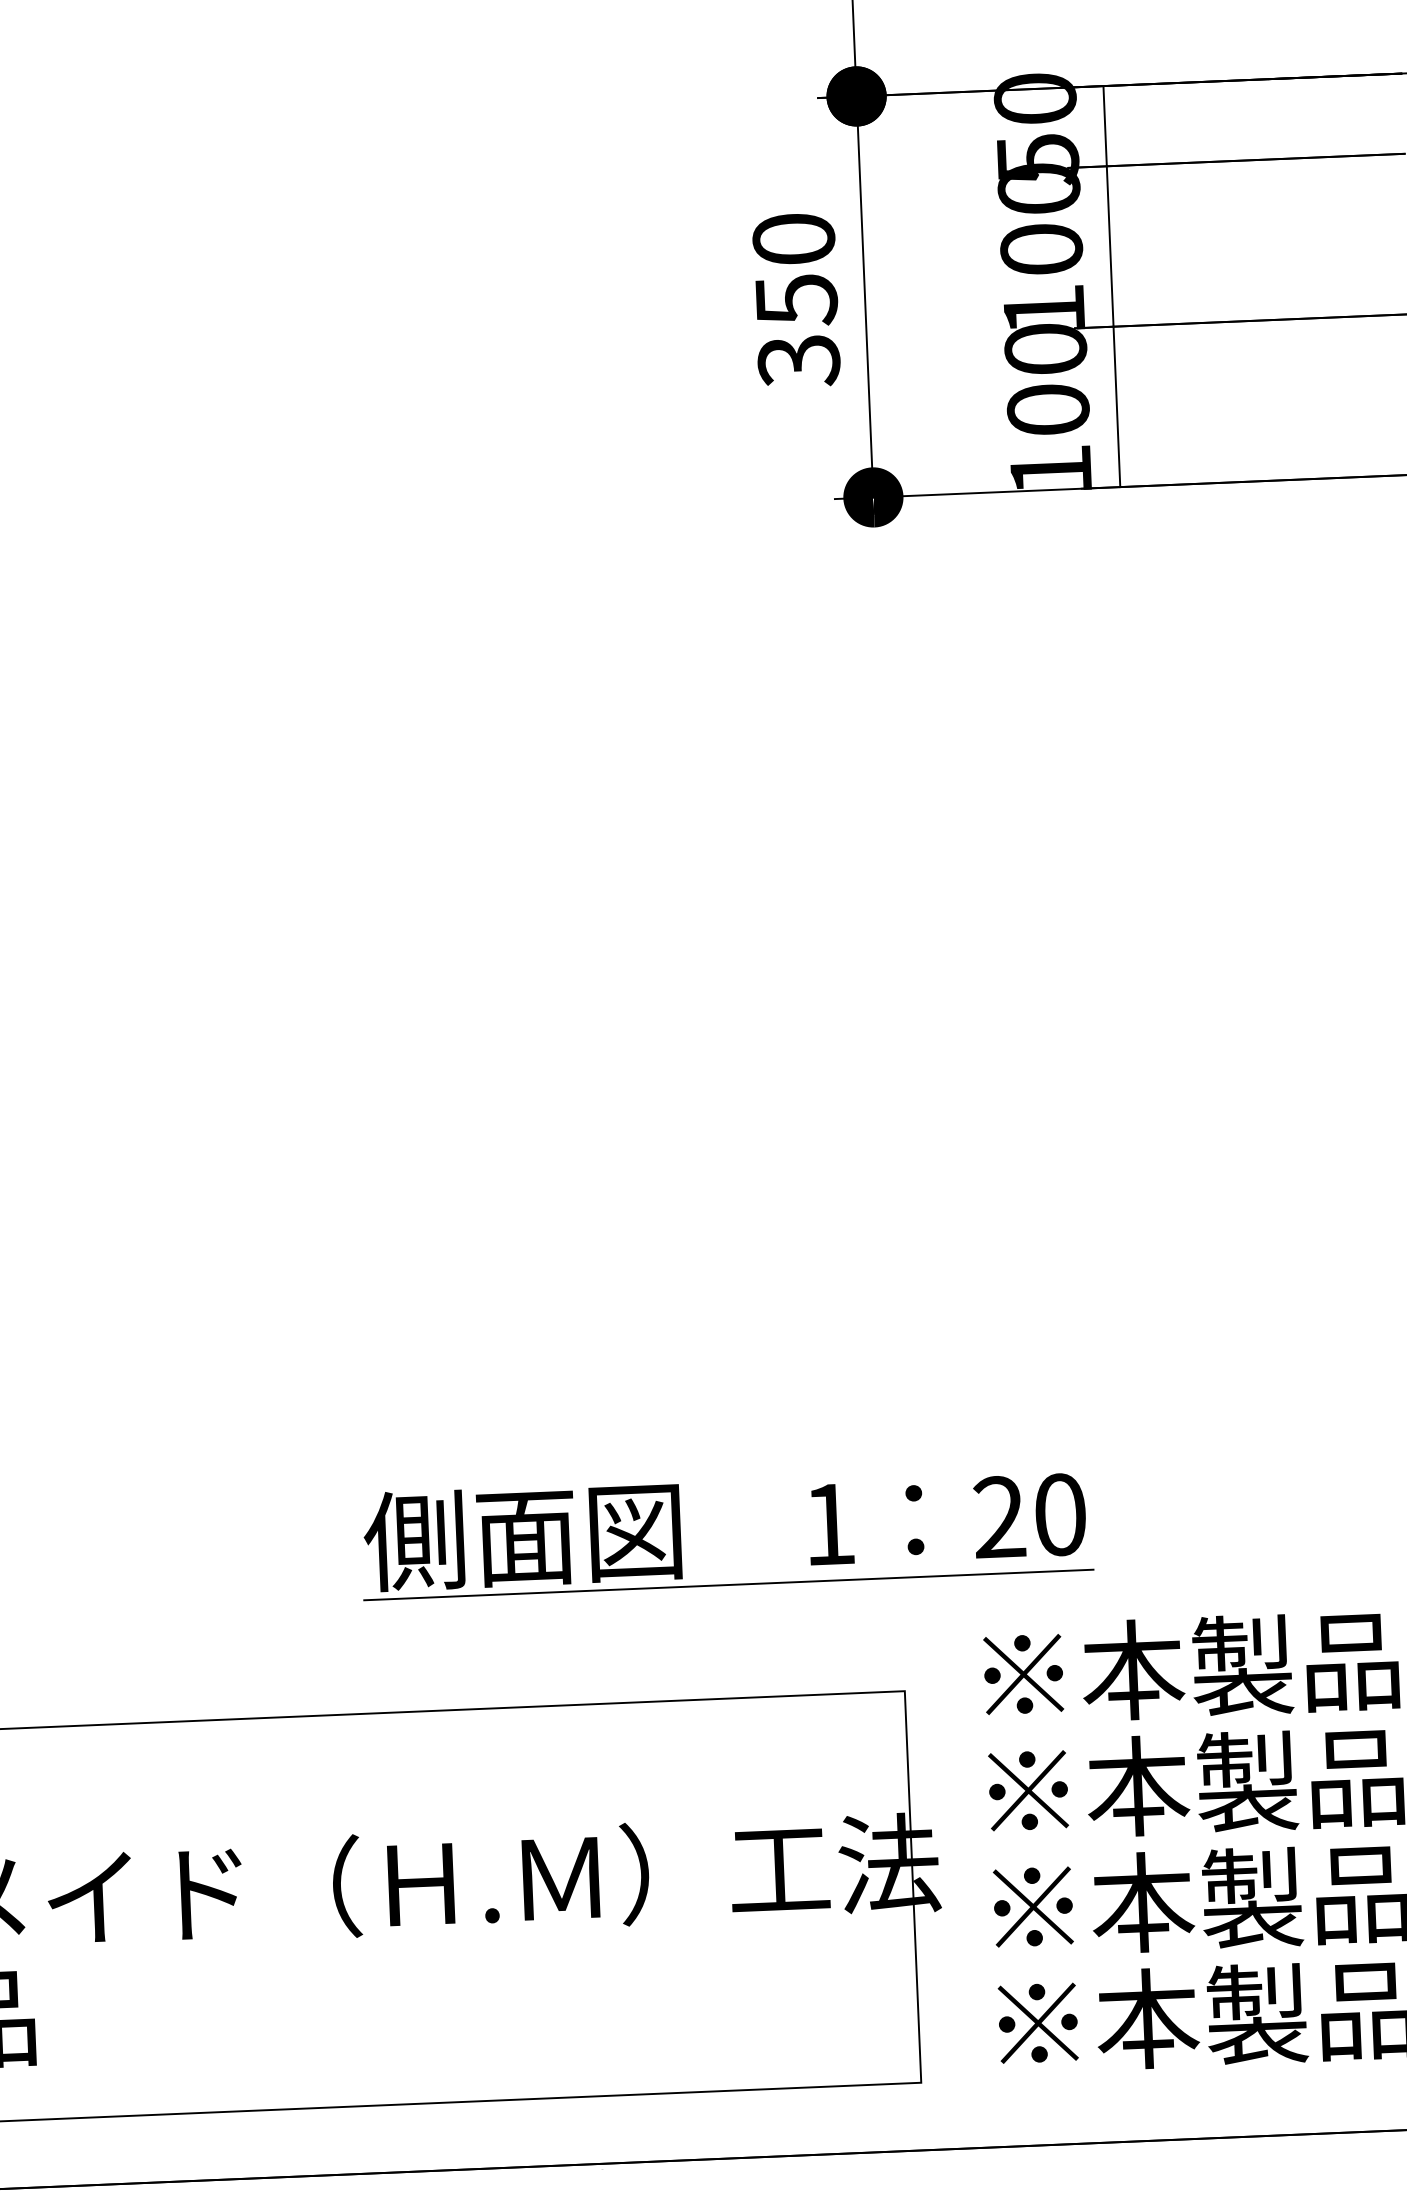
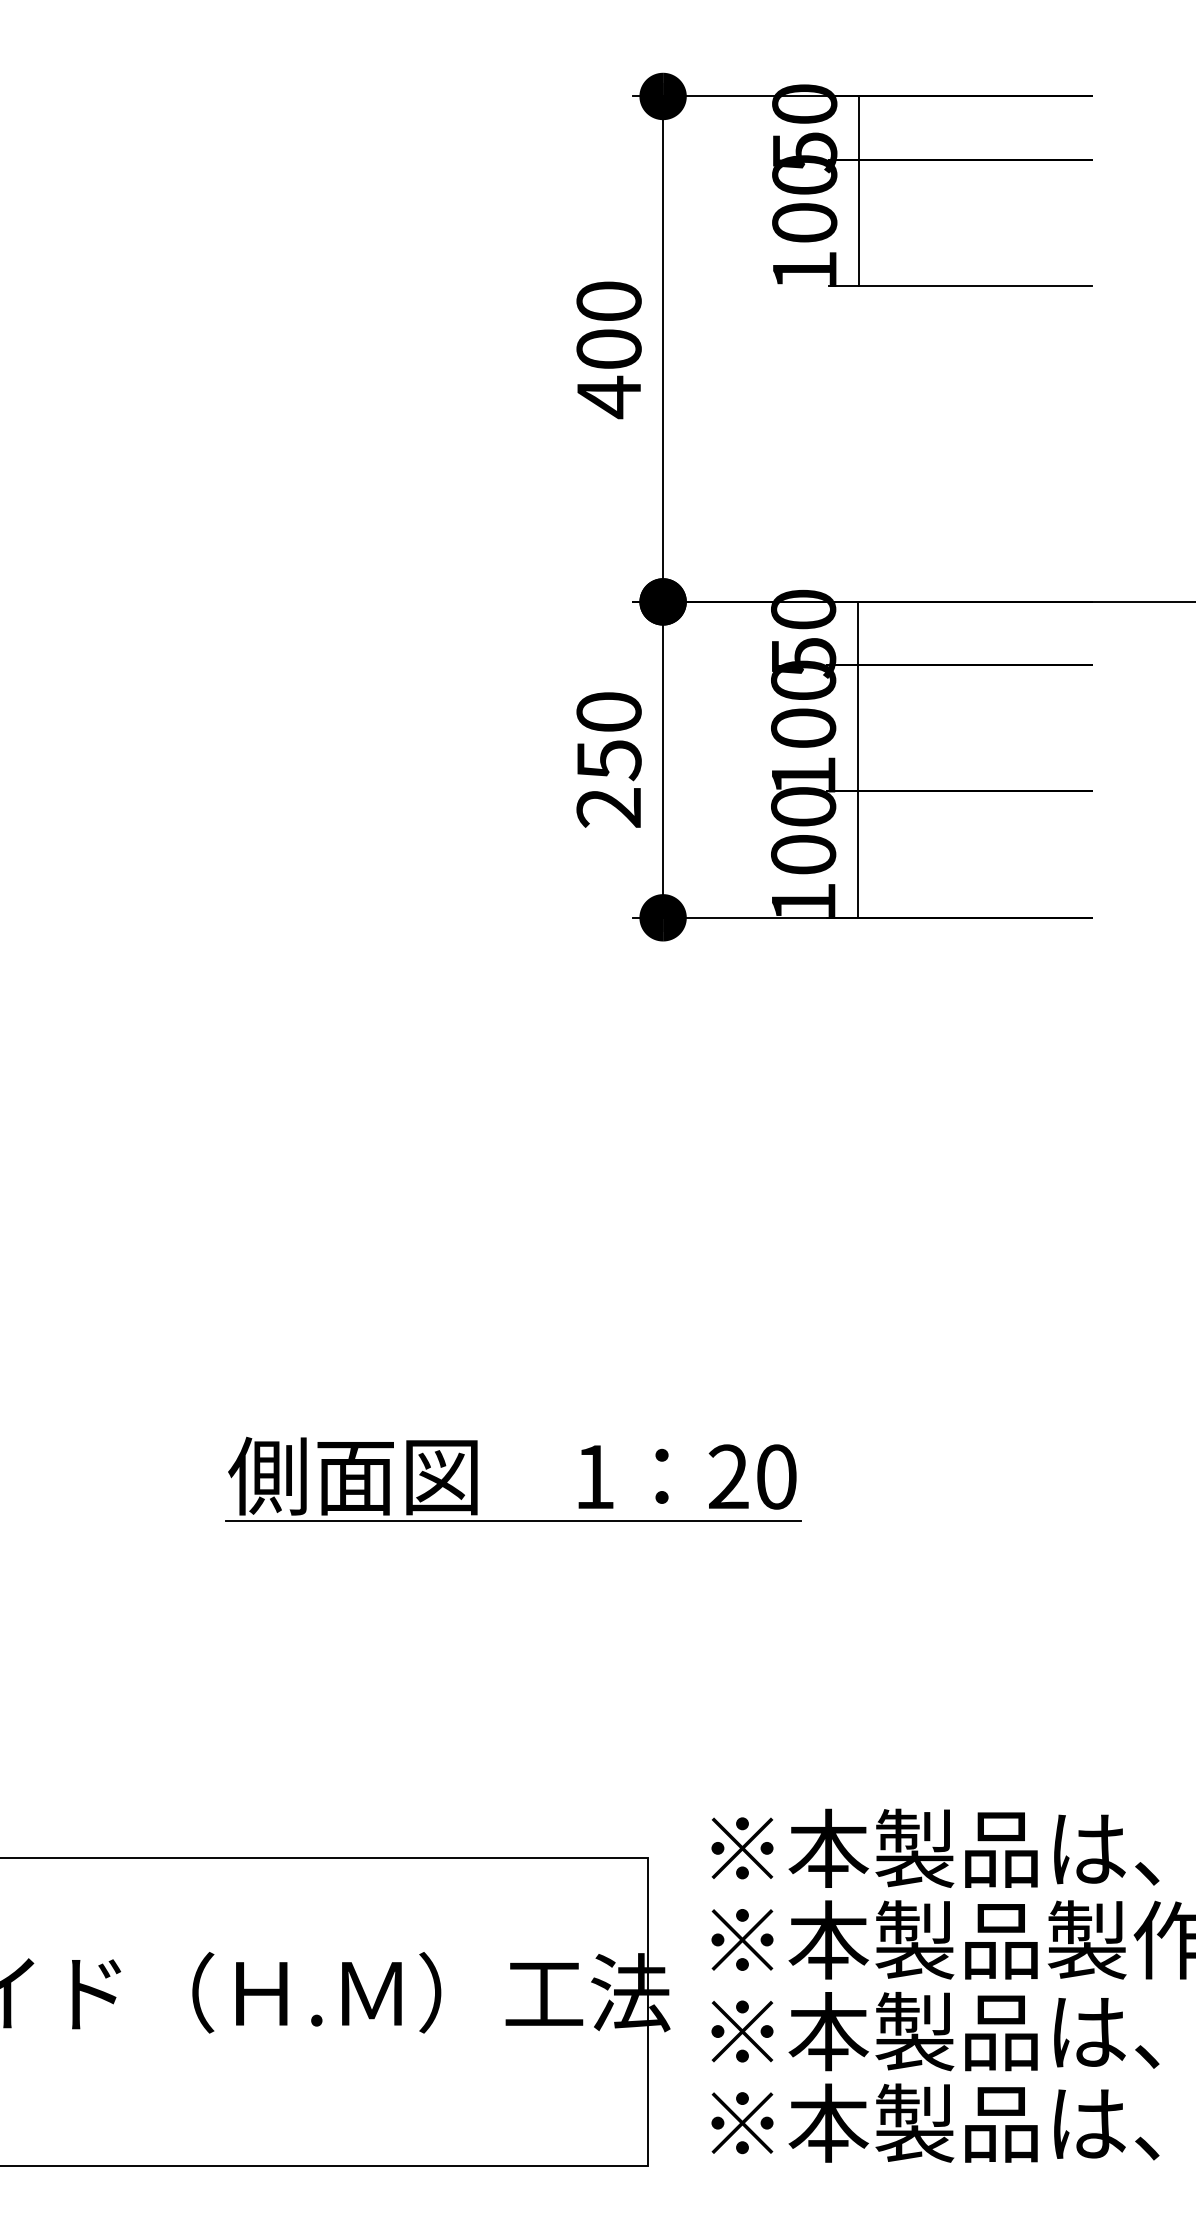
text: (798, 361) -> (608, 808), 350 -> 250
part: (680, 1532) -> (477, 1478), moved

